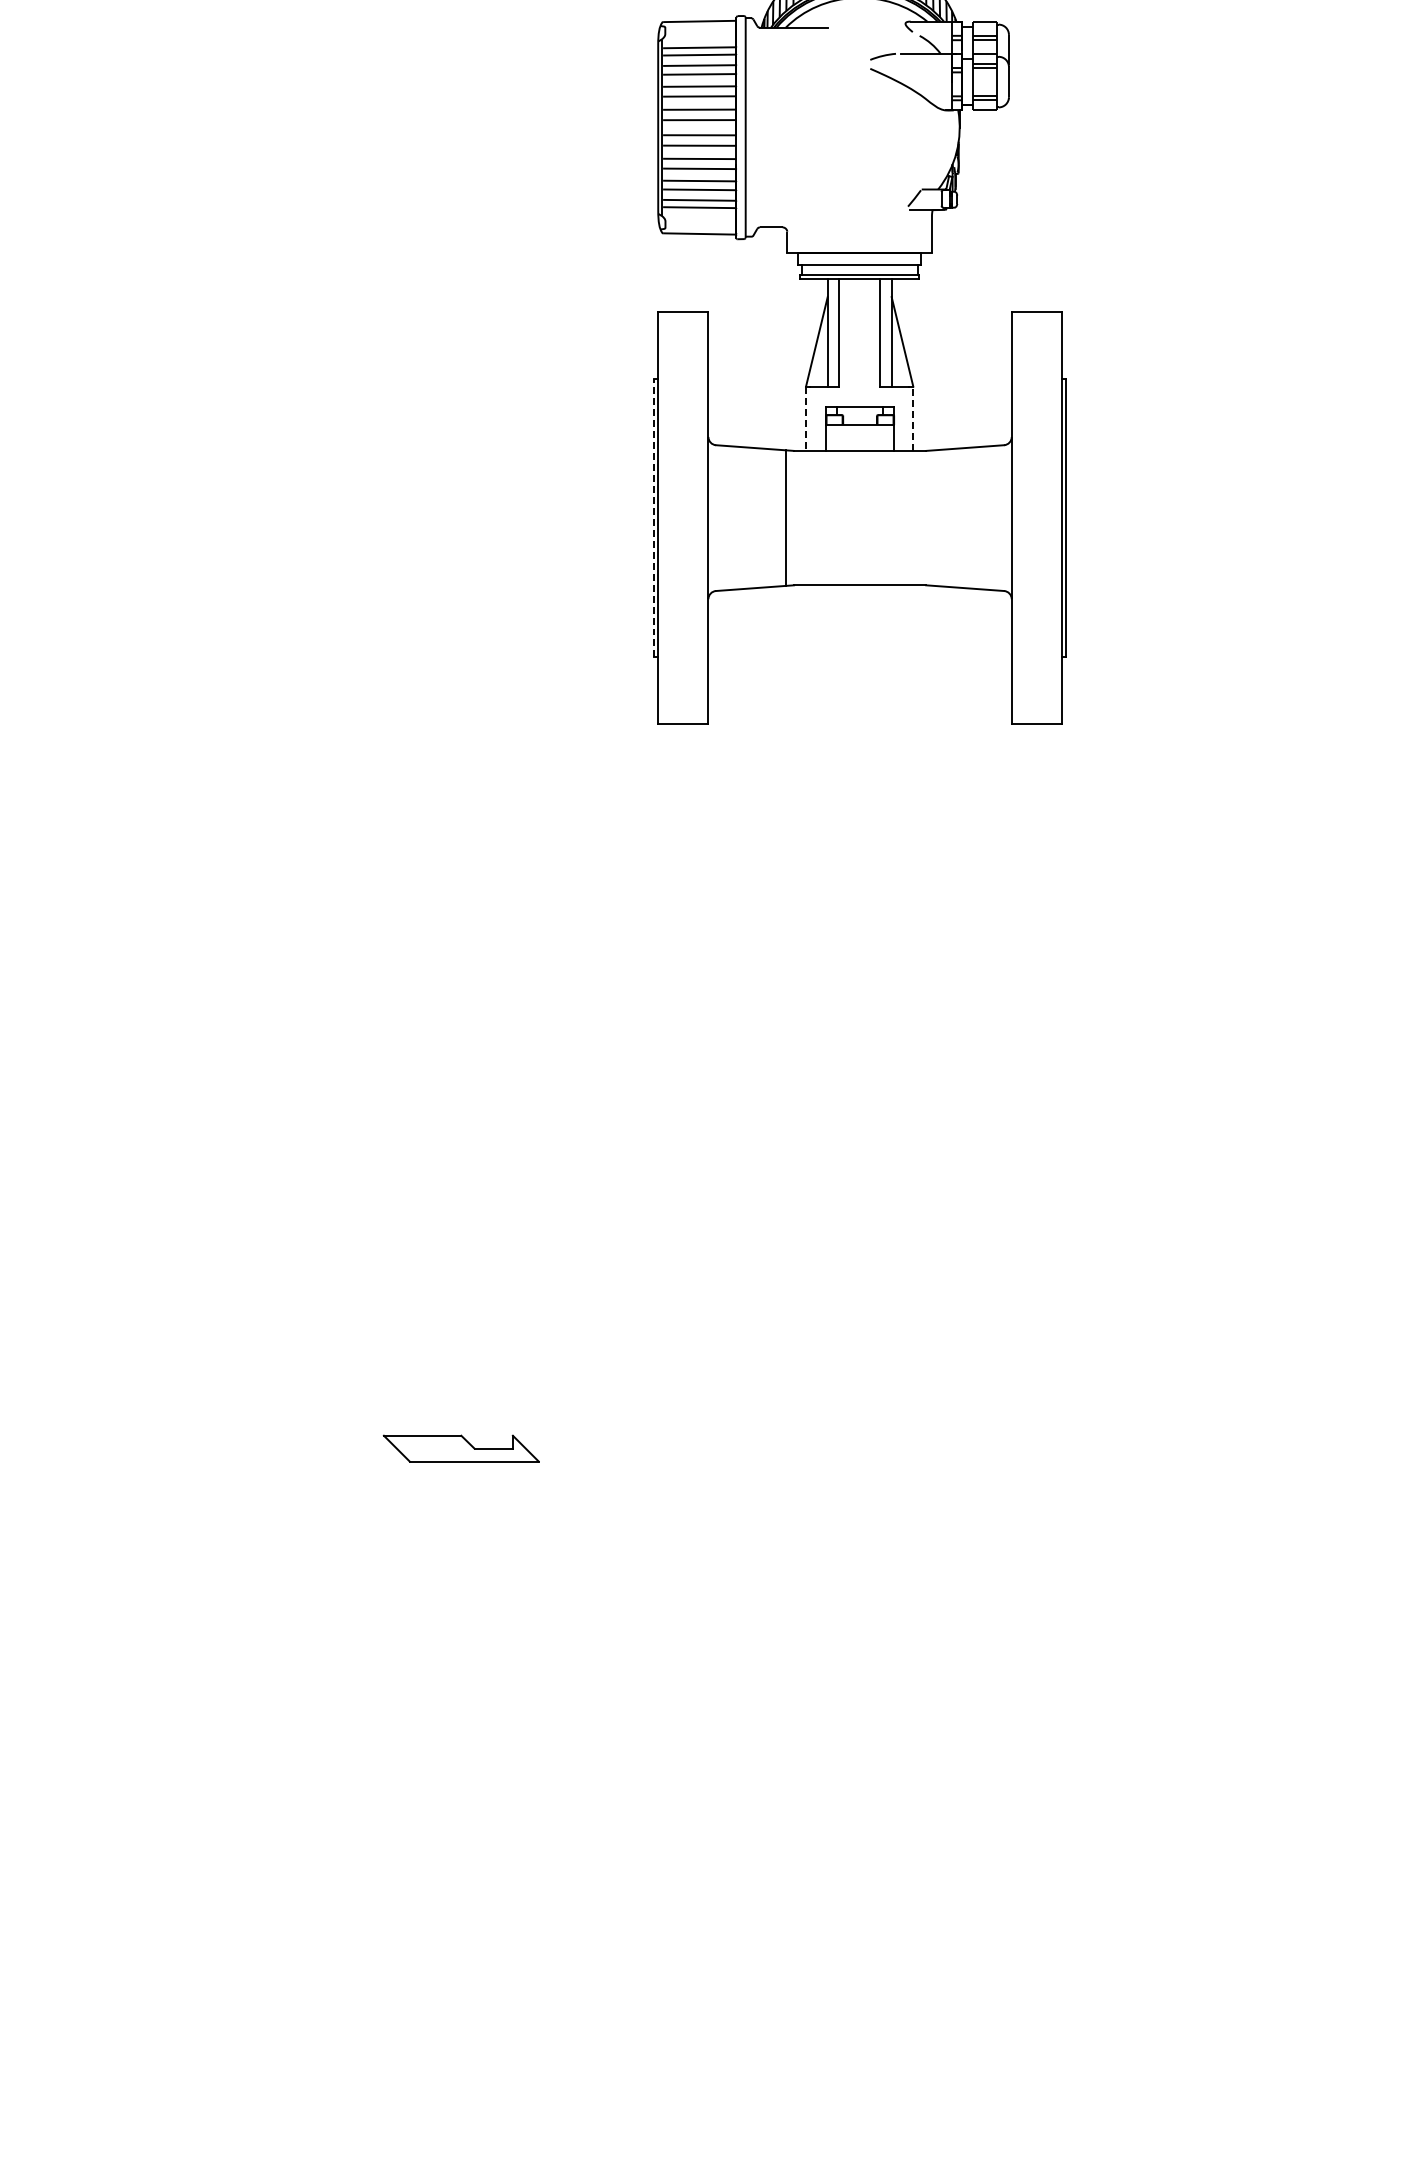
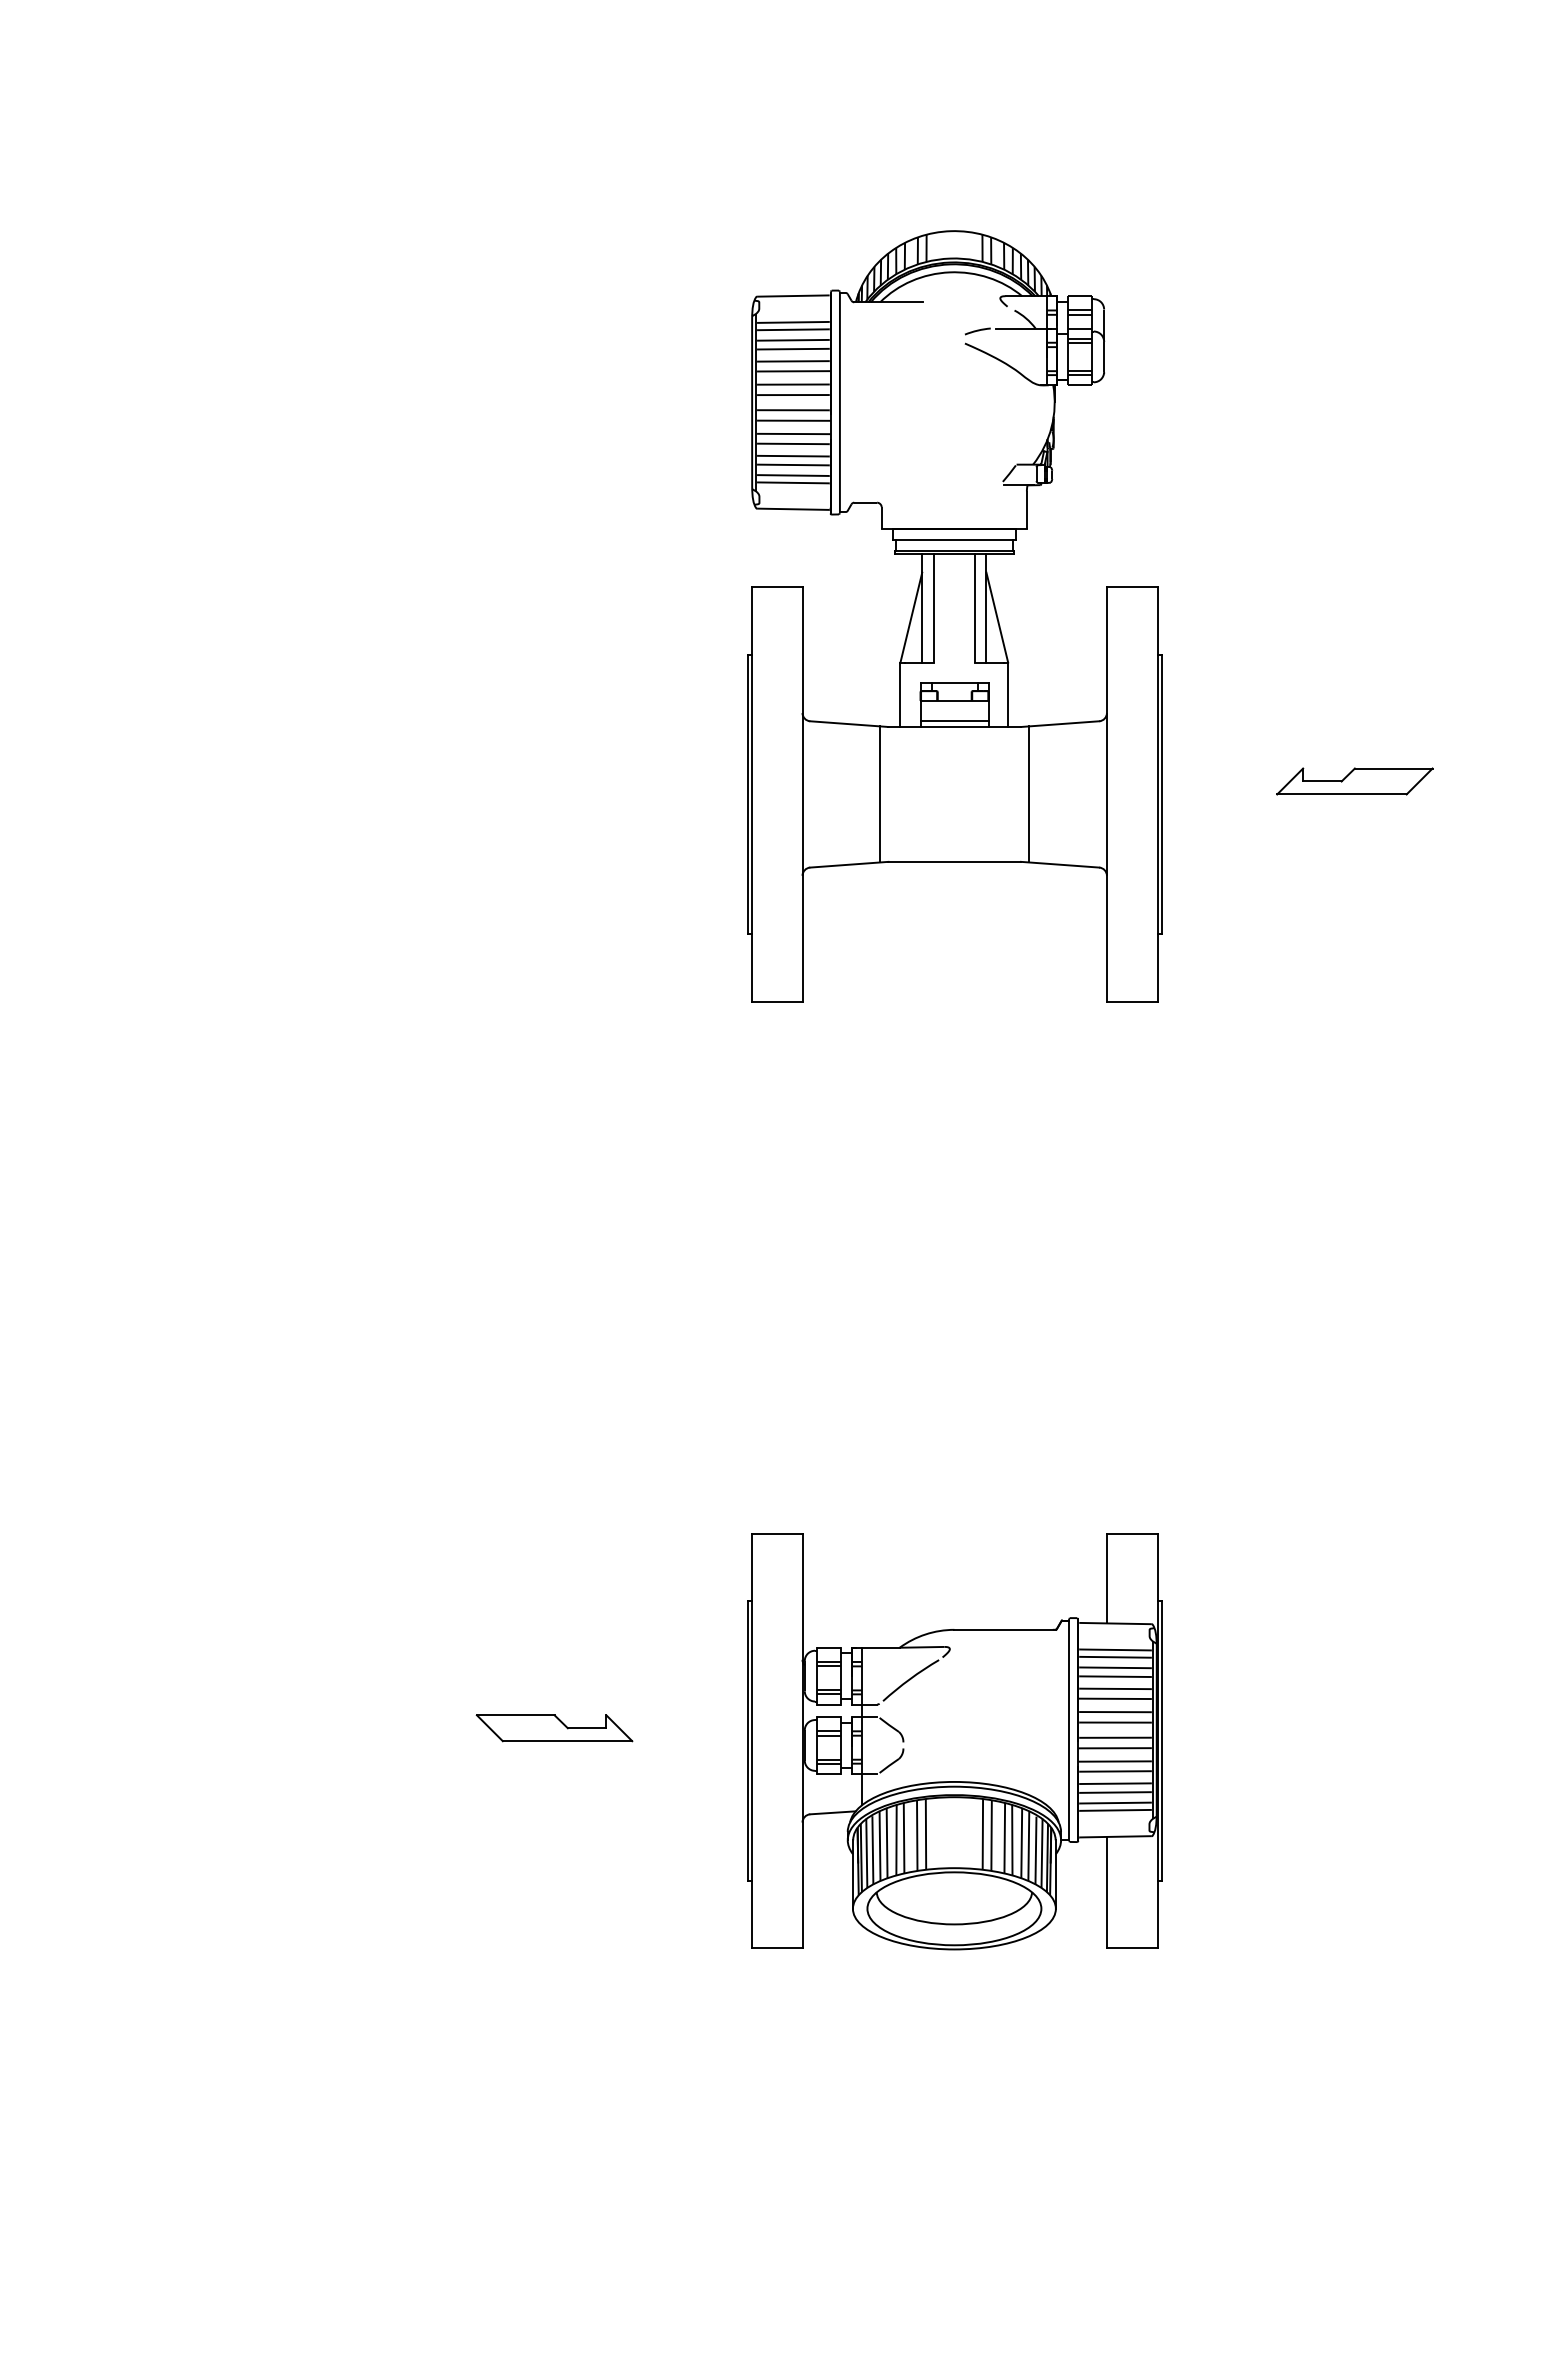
line: (913, 418) -> (1008, 694), dashed -> solid
line: (806, 419) -> (900, 695), dashed -> solid
line: (859, 444) -> (954, 720), added
part: (1258, 505) -> (1354, 781), added
line: (653, 518) -> (747, 794), dashed -> solid
line: (934, 518) -> (1029, 794), added
part: (859, 1461) -> (954, 1741), added

